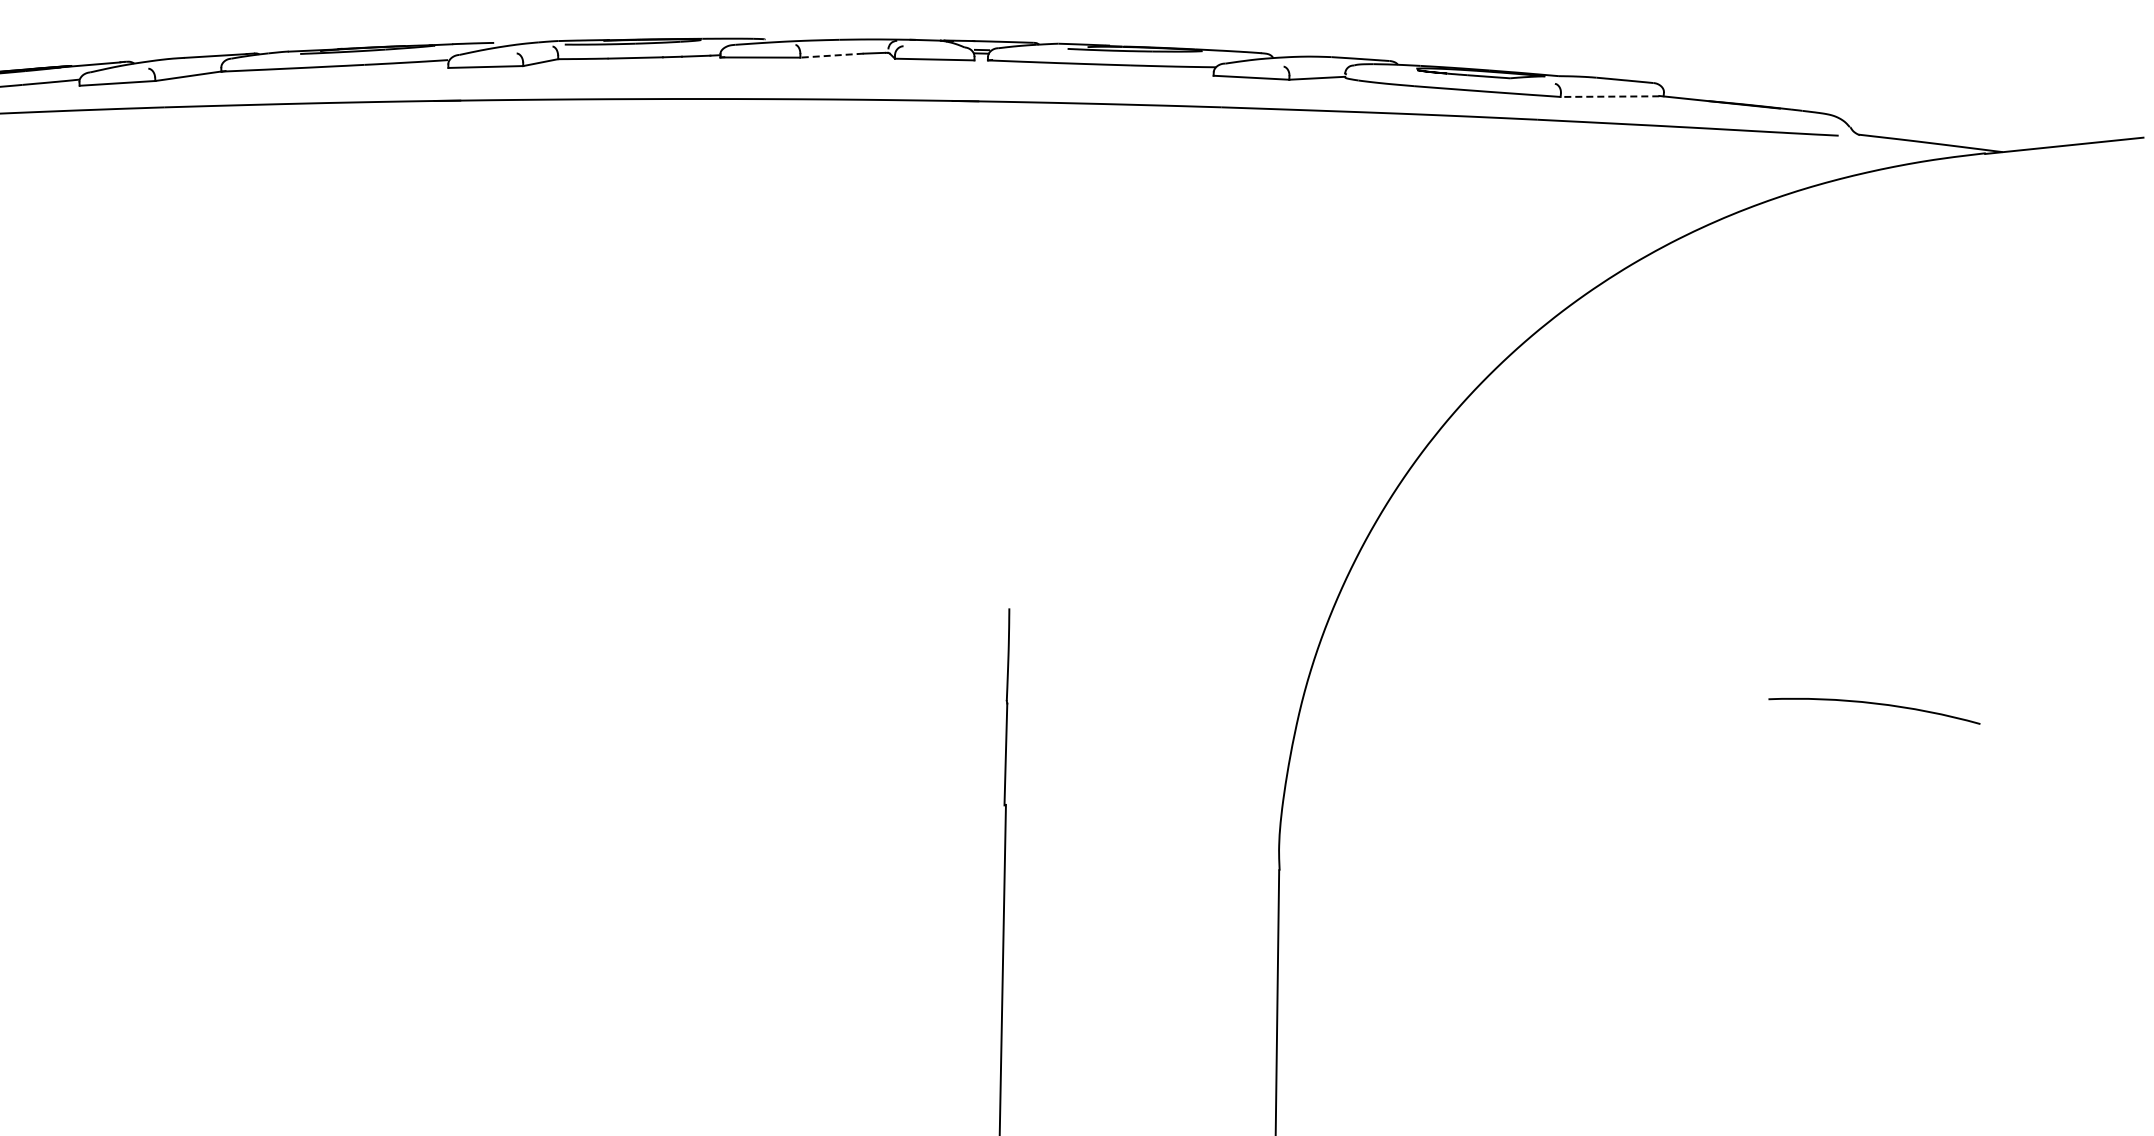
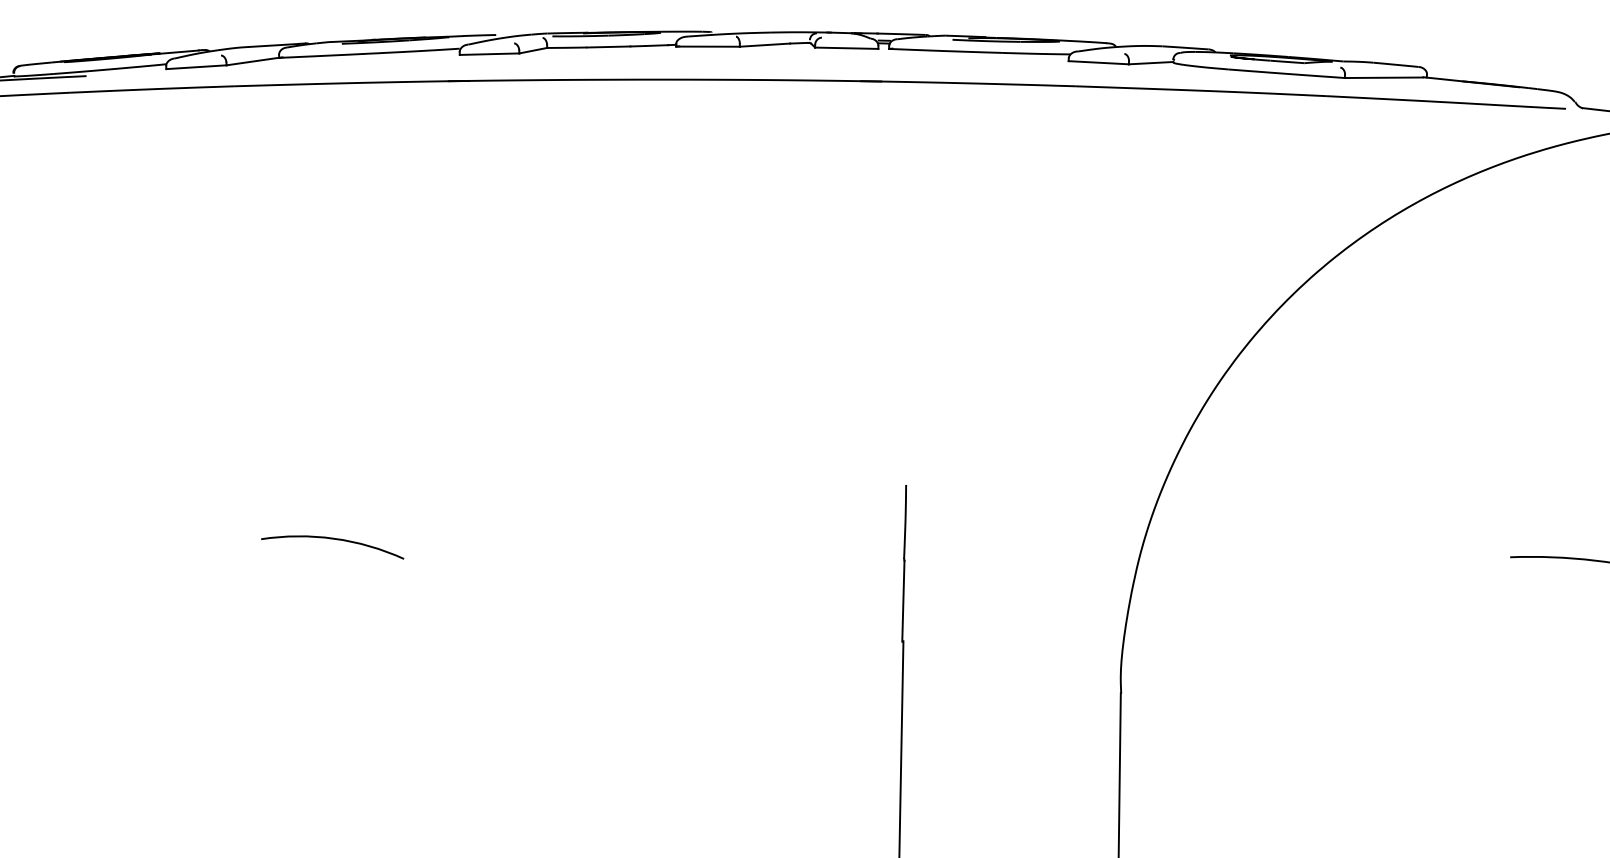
line: (831, 55) -> (764, 45), dashed -> solid
line: (1609, 96) -> (1383, 77), dashed -> solid
arc: (292, 677) -> (335, 539), added

